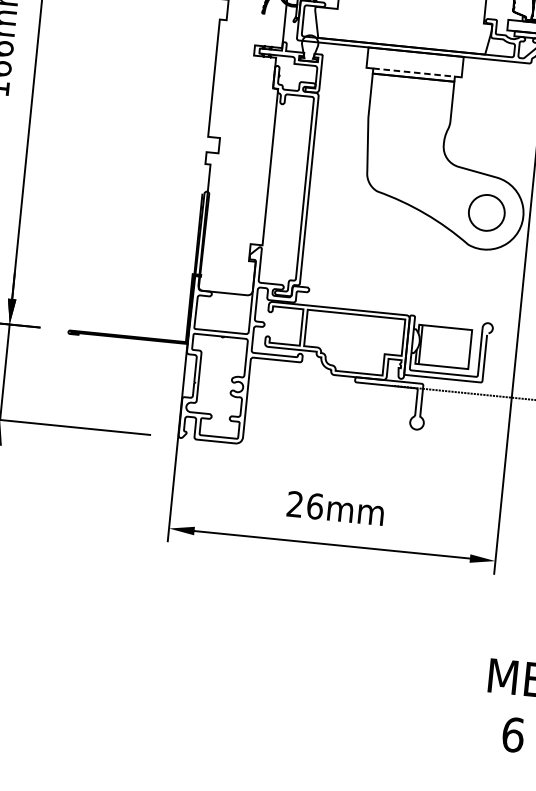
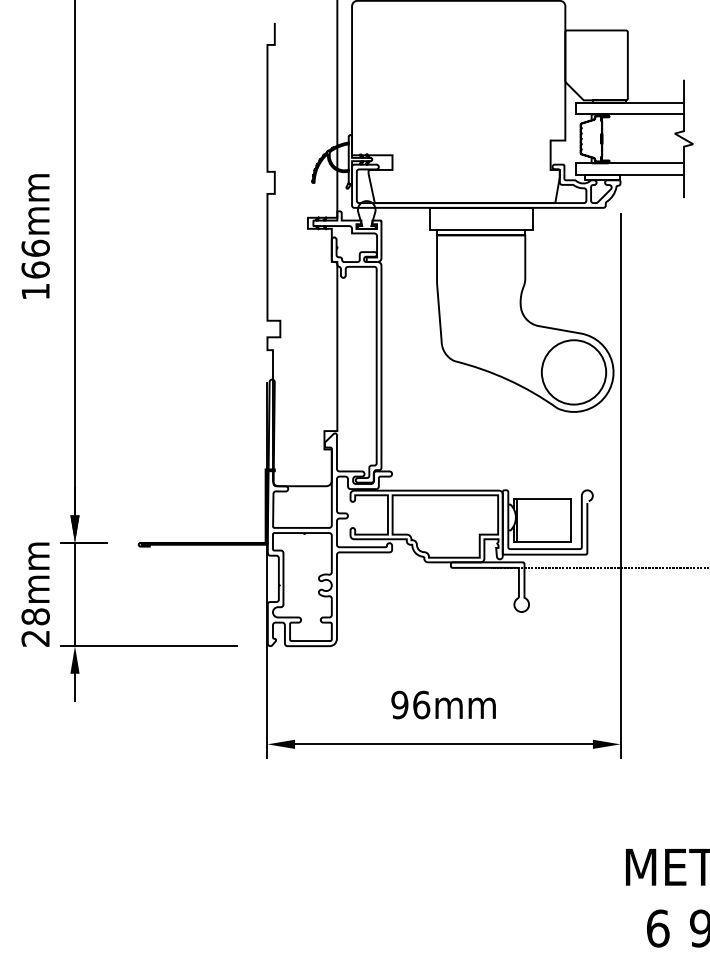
line: (414, 72) -> (481, 229), dashed -> solid
circle: (486, 212) -> (573, 372), size x1.67
text: (294, 503) -> (399, 704), 26mm -> 96mm

